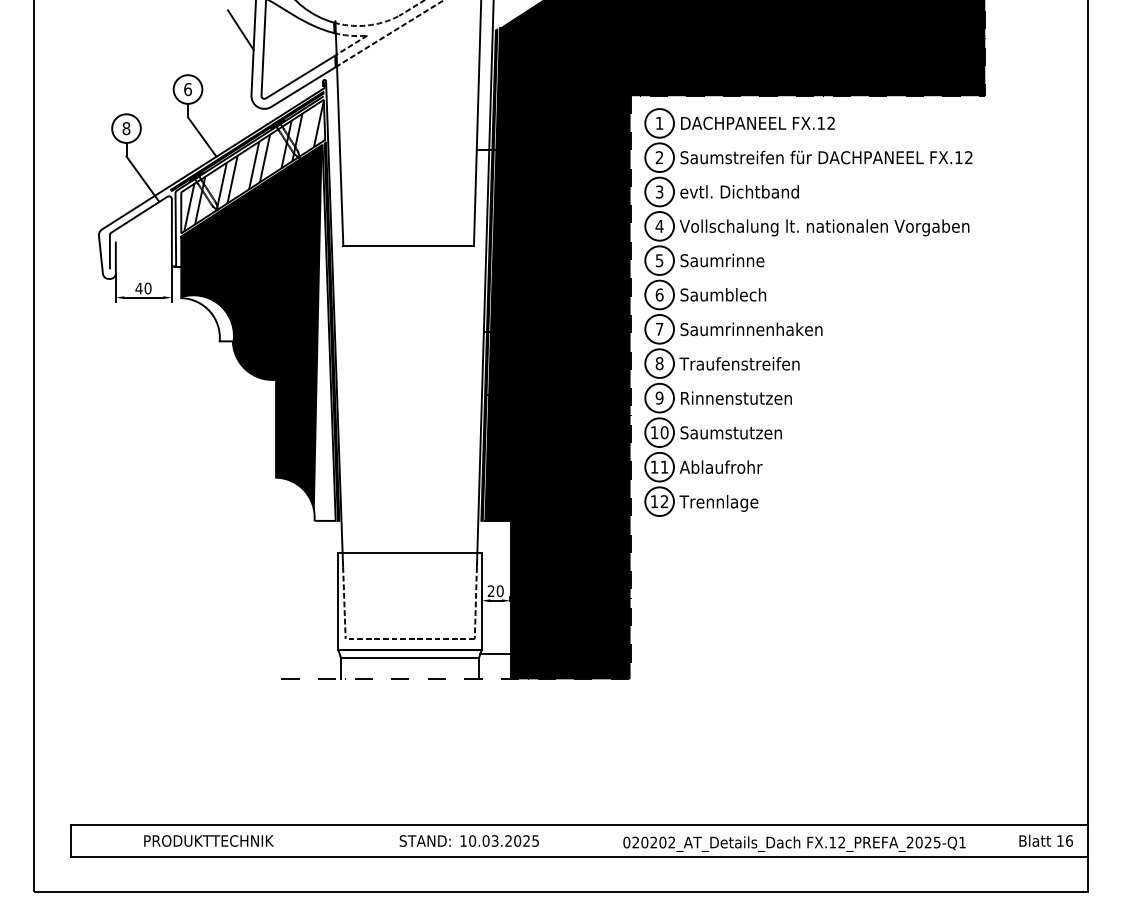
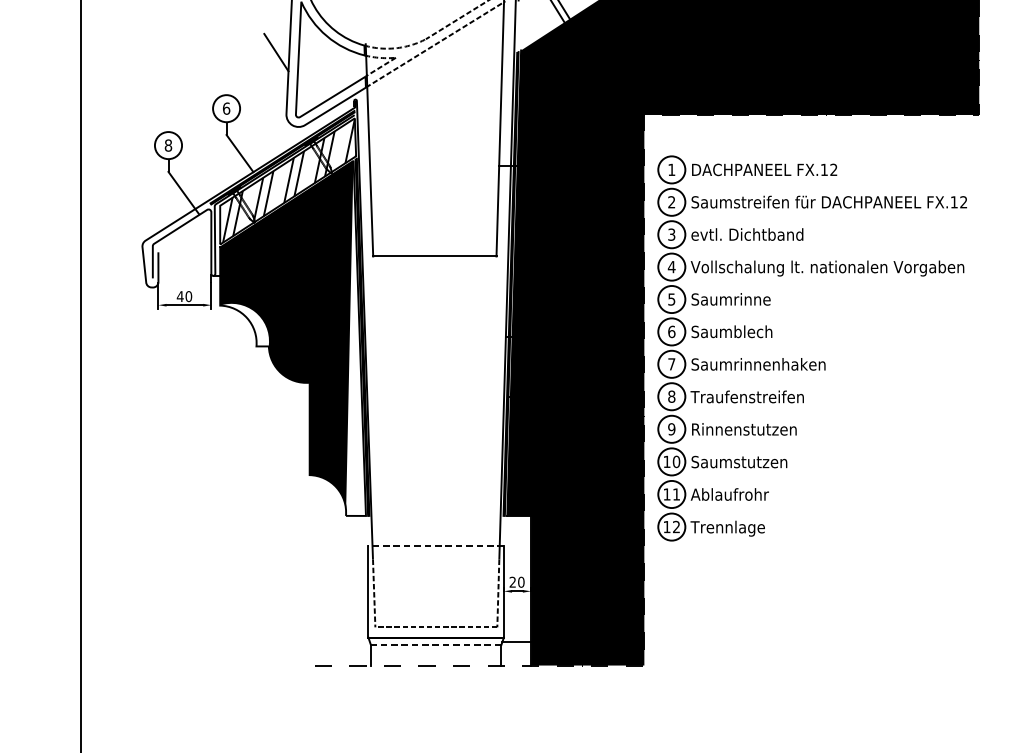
part: (808, 326) -> (812, 361), moved
line: (410, 552) -> (436, 545), solid -> dashed
line: (409, 657) -> (435, 644), solid -> dashed

